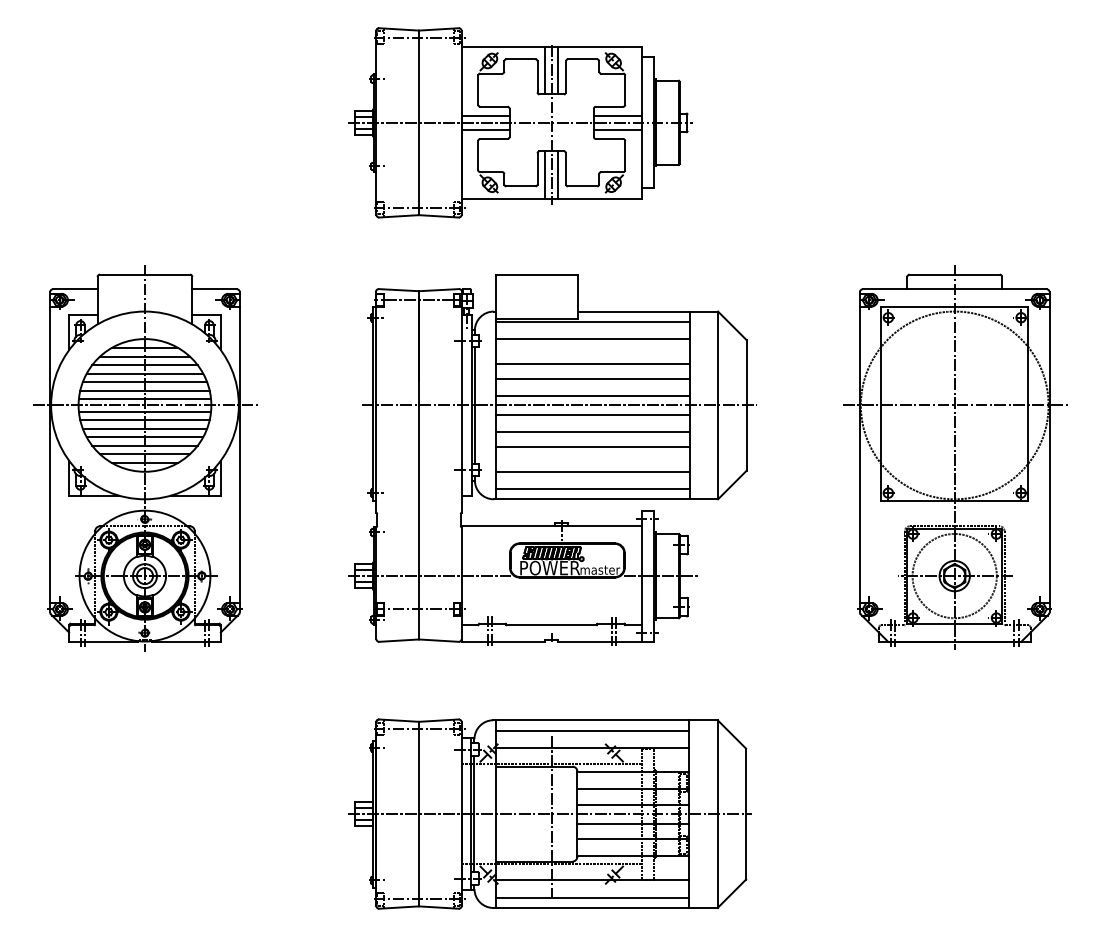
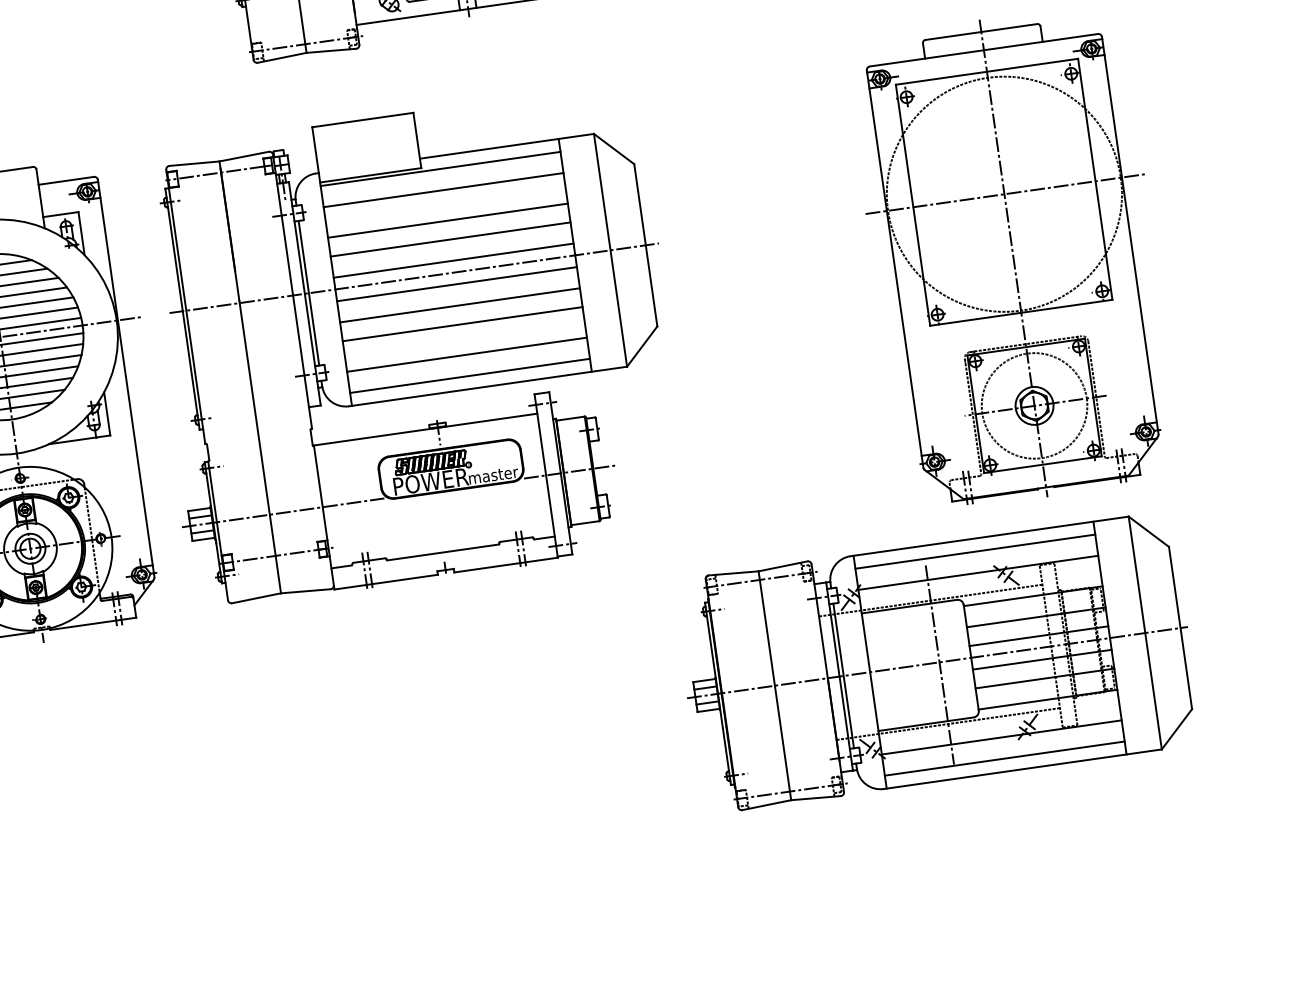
part: (552, 459) -> (414, 346), moved
part: (549, 813) -> (936, 661), moved

